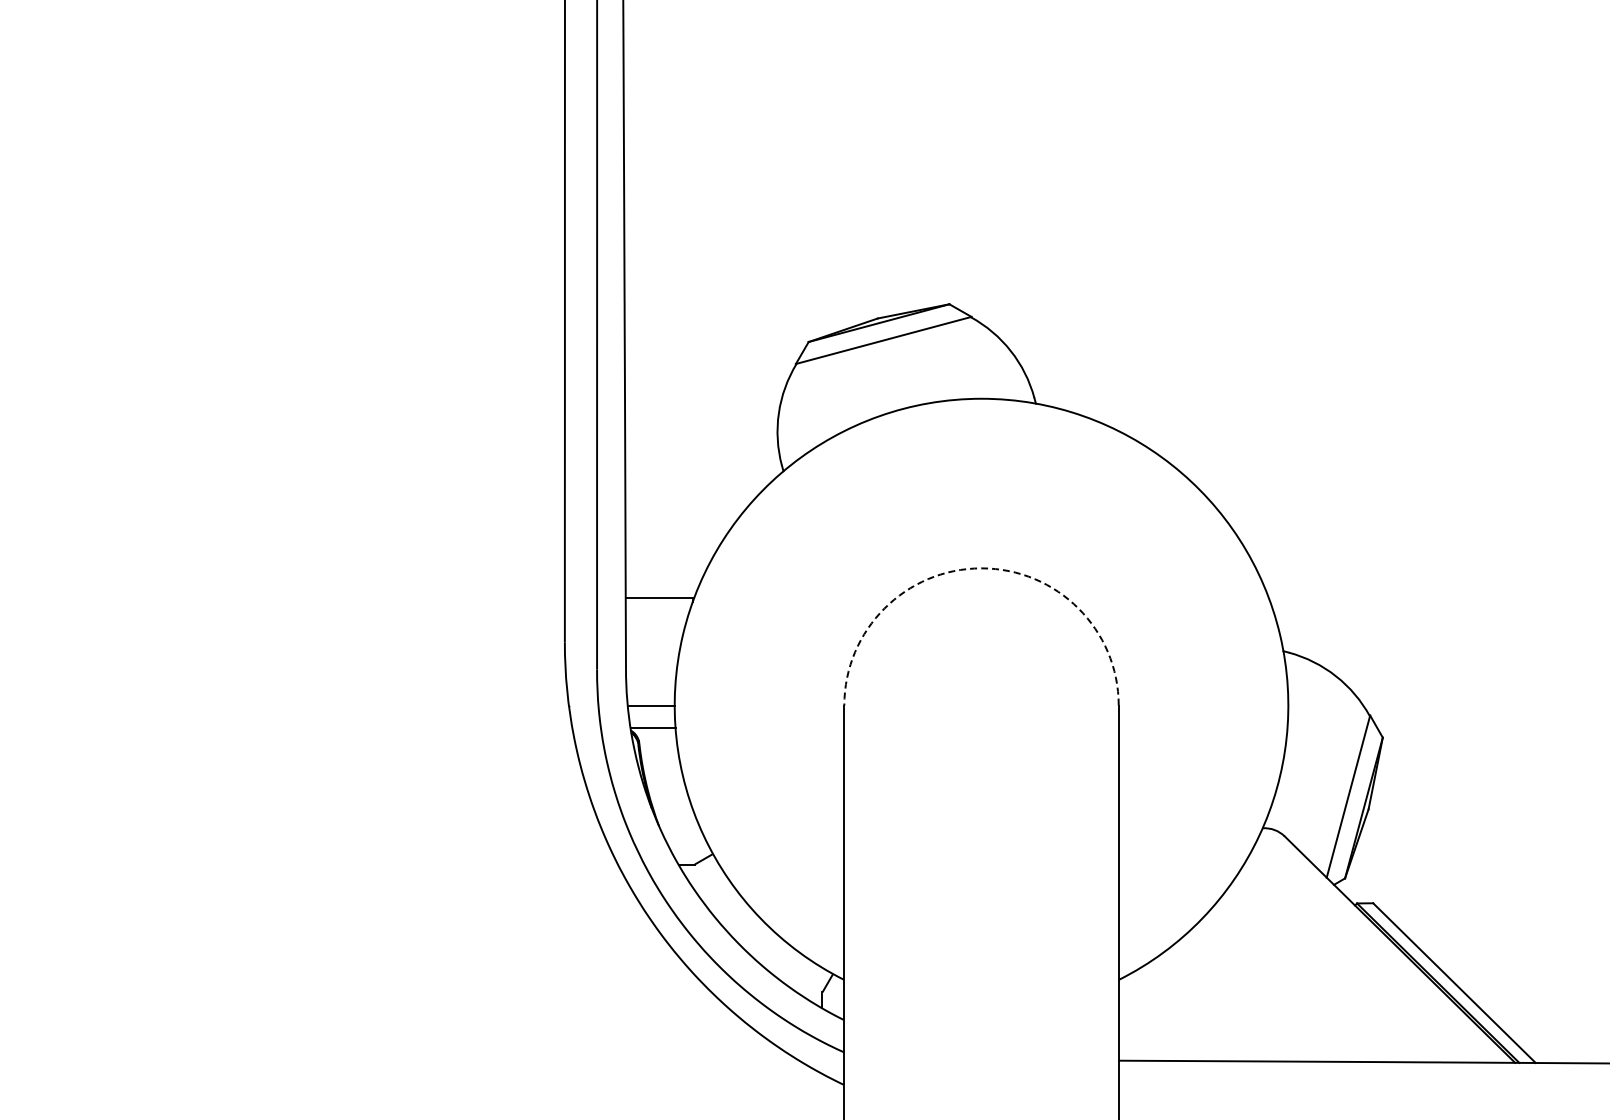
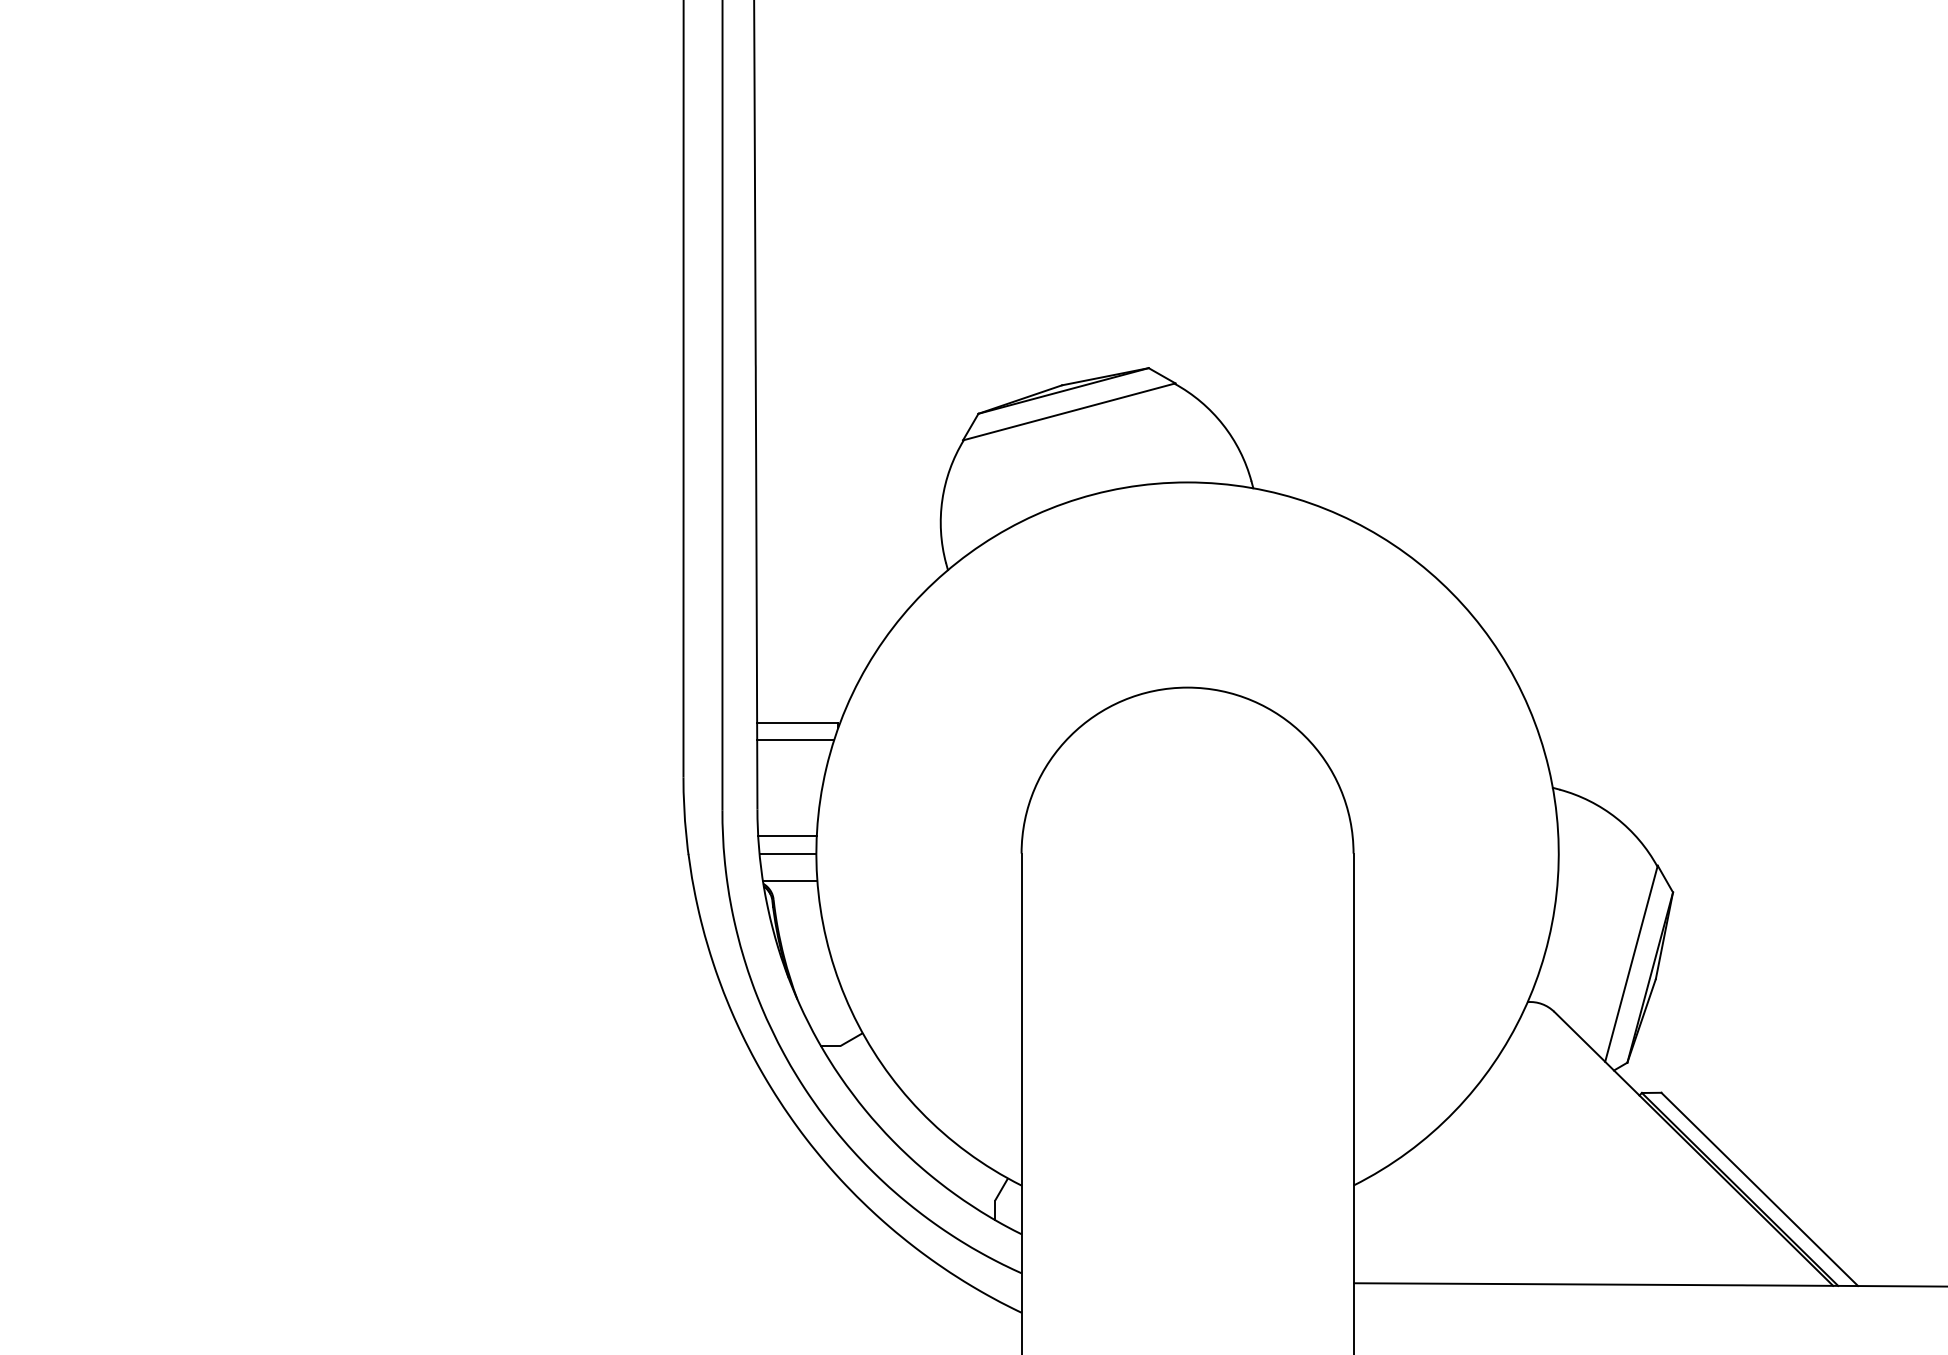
arc: (981, 568) -> (1187, 687), dashed -> solid
line: (657, 611) -> (795, 739), added
line: (650, 691) -> (787, 836), added

